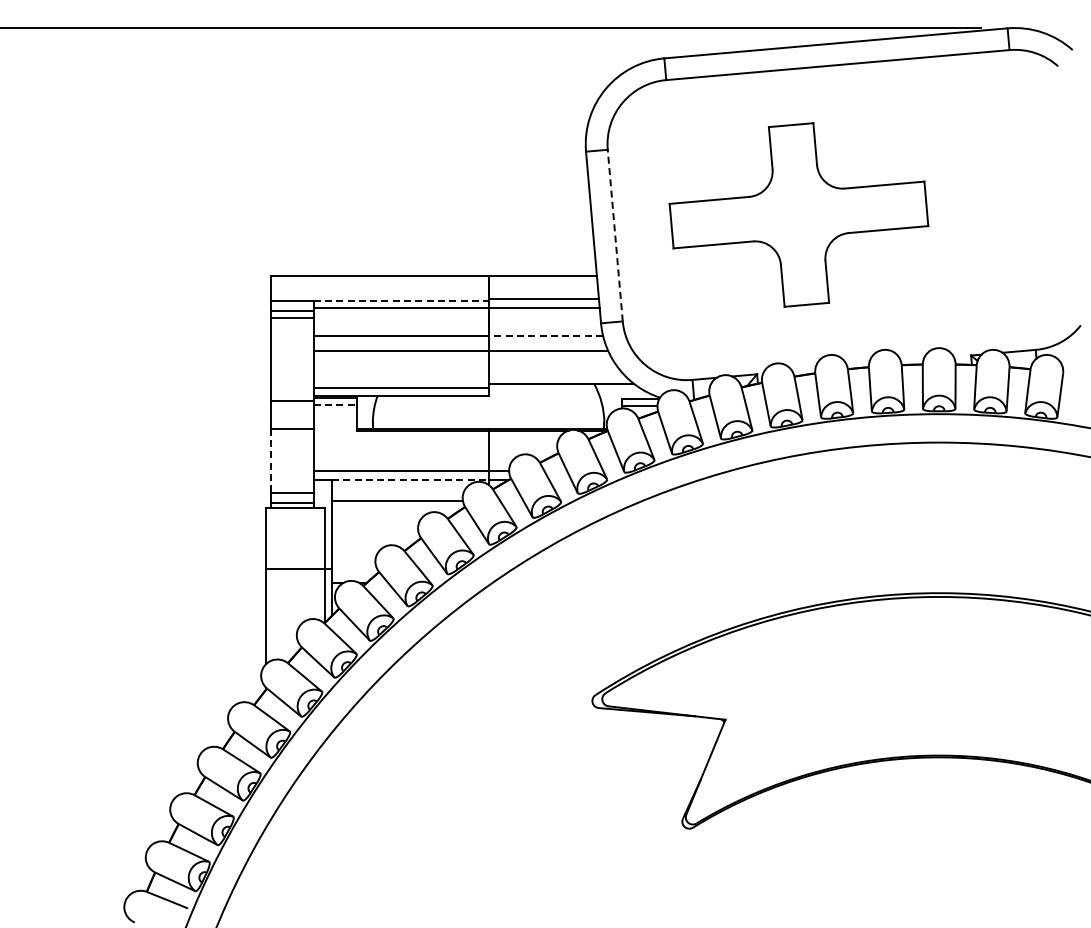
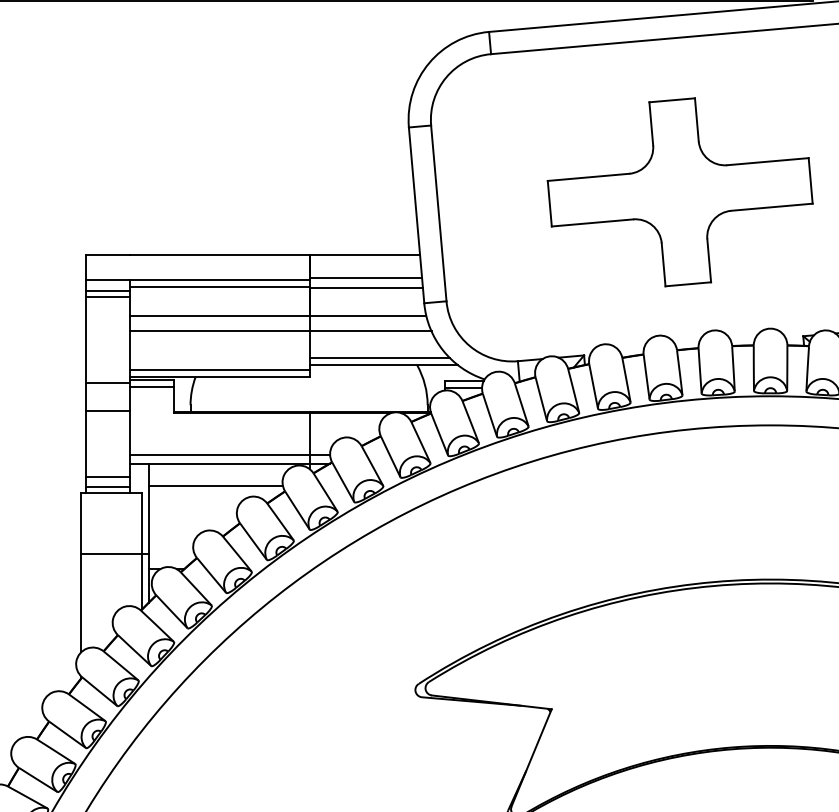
part: (798, 214) -> (679, 191), moved
line: (615, 235) -> (439, 213), dashed -> solid
line: (401, 300) -> (219, 279), dashed -> solid
line: (546, 335) -> (368, 315), dashed -> solid
line: (557, 376) -> (379, 357), added
line: (335, 404) -> (152, 386), dashed -> solid
line: (270, 461) -> (85, 444), dashed -> solid
line: (410, 479) -> (229, 463), dashed -> solid

